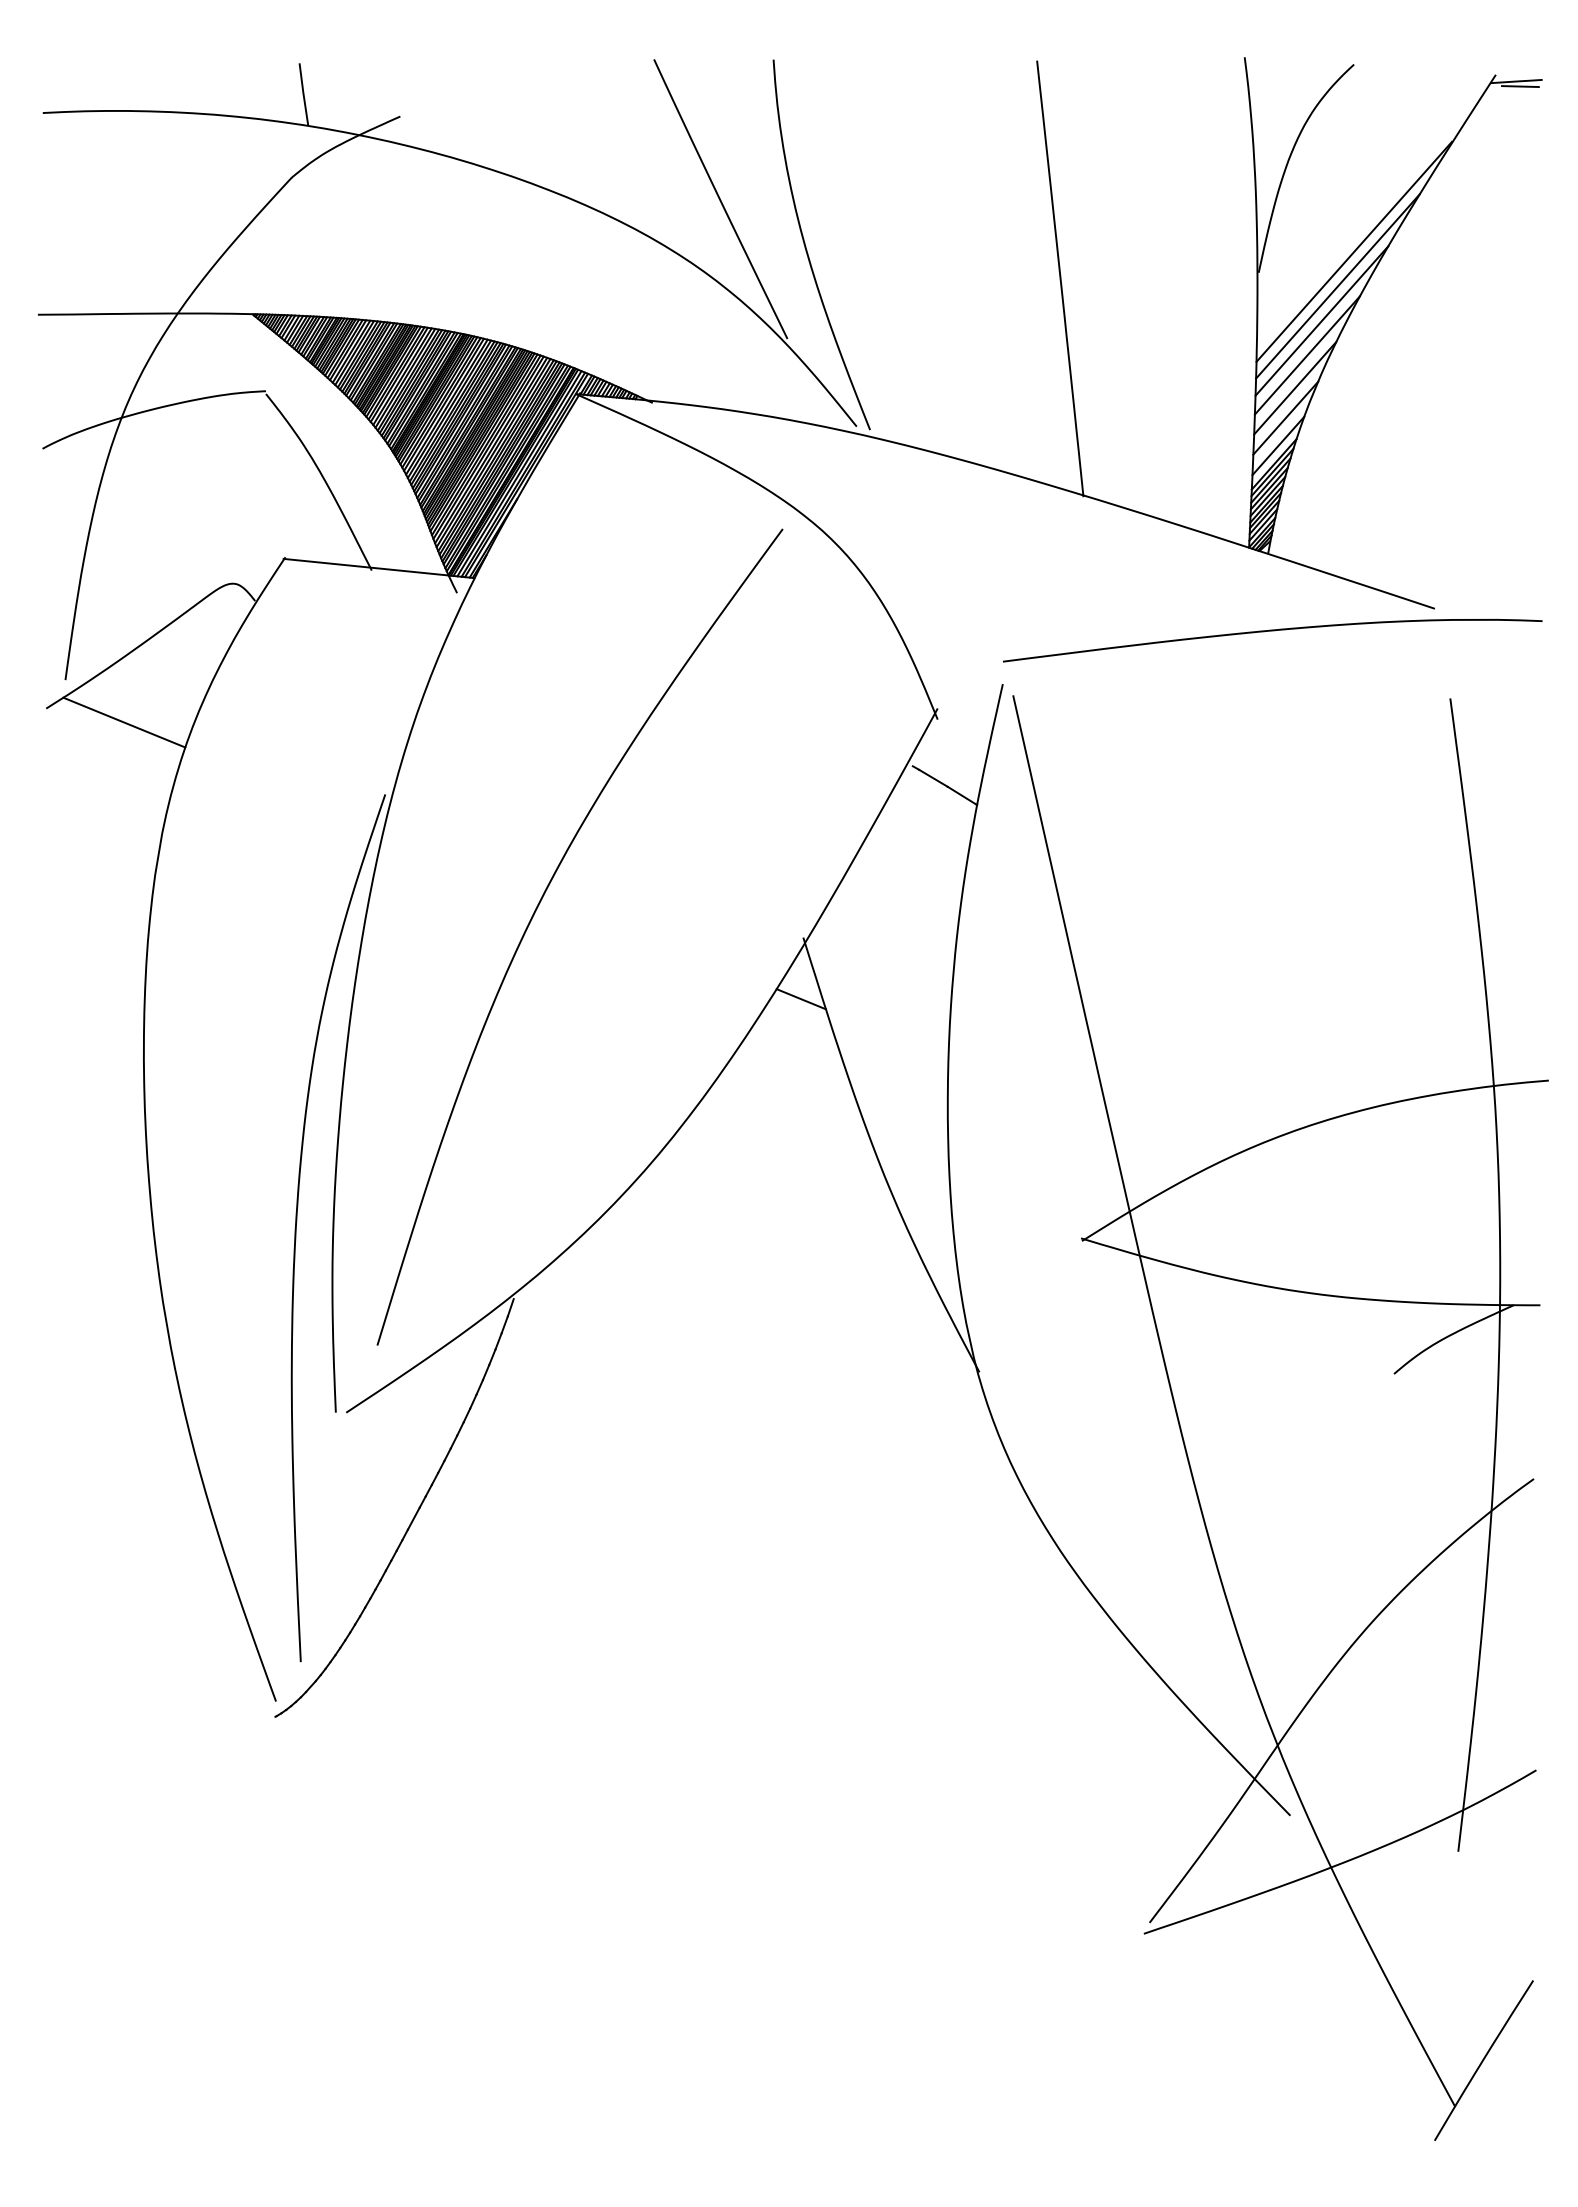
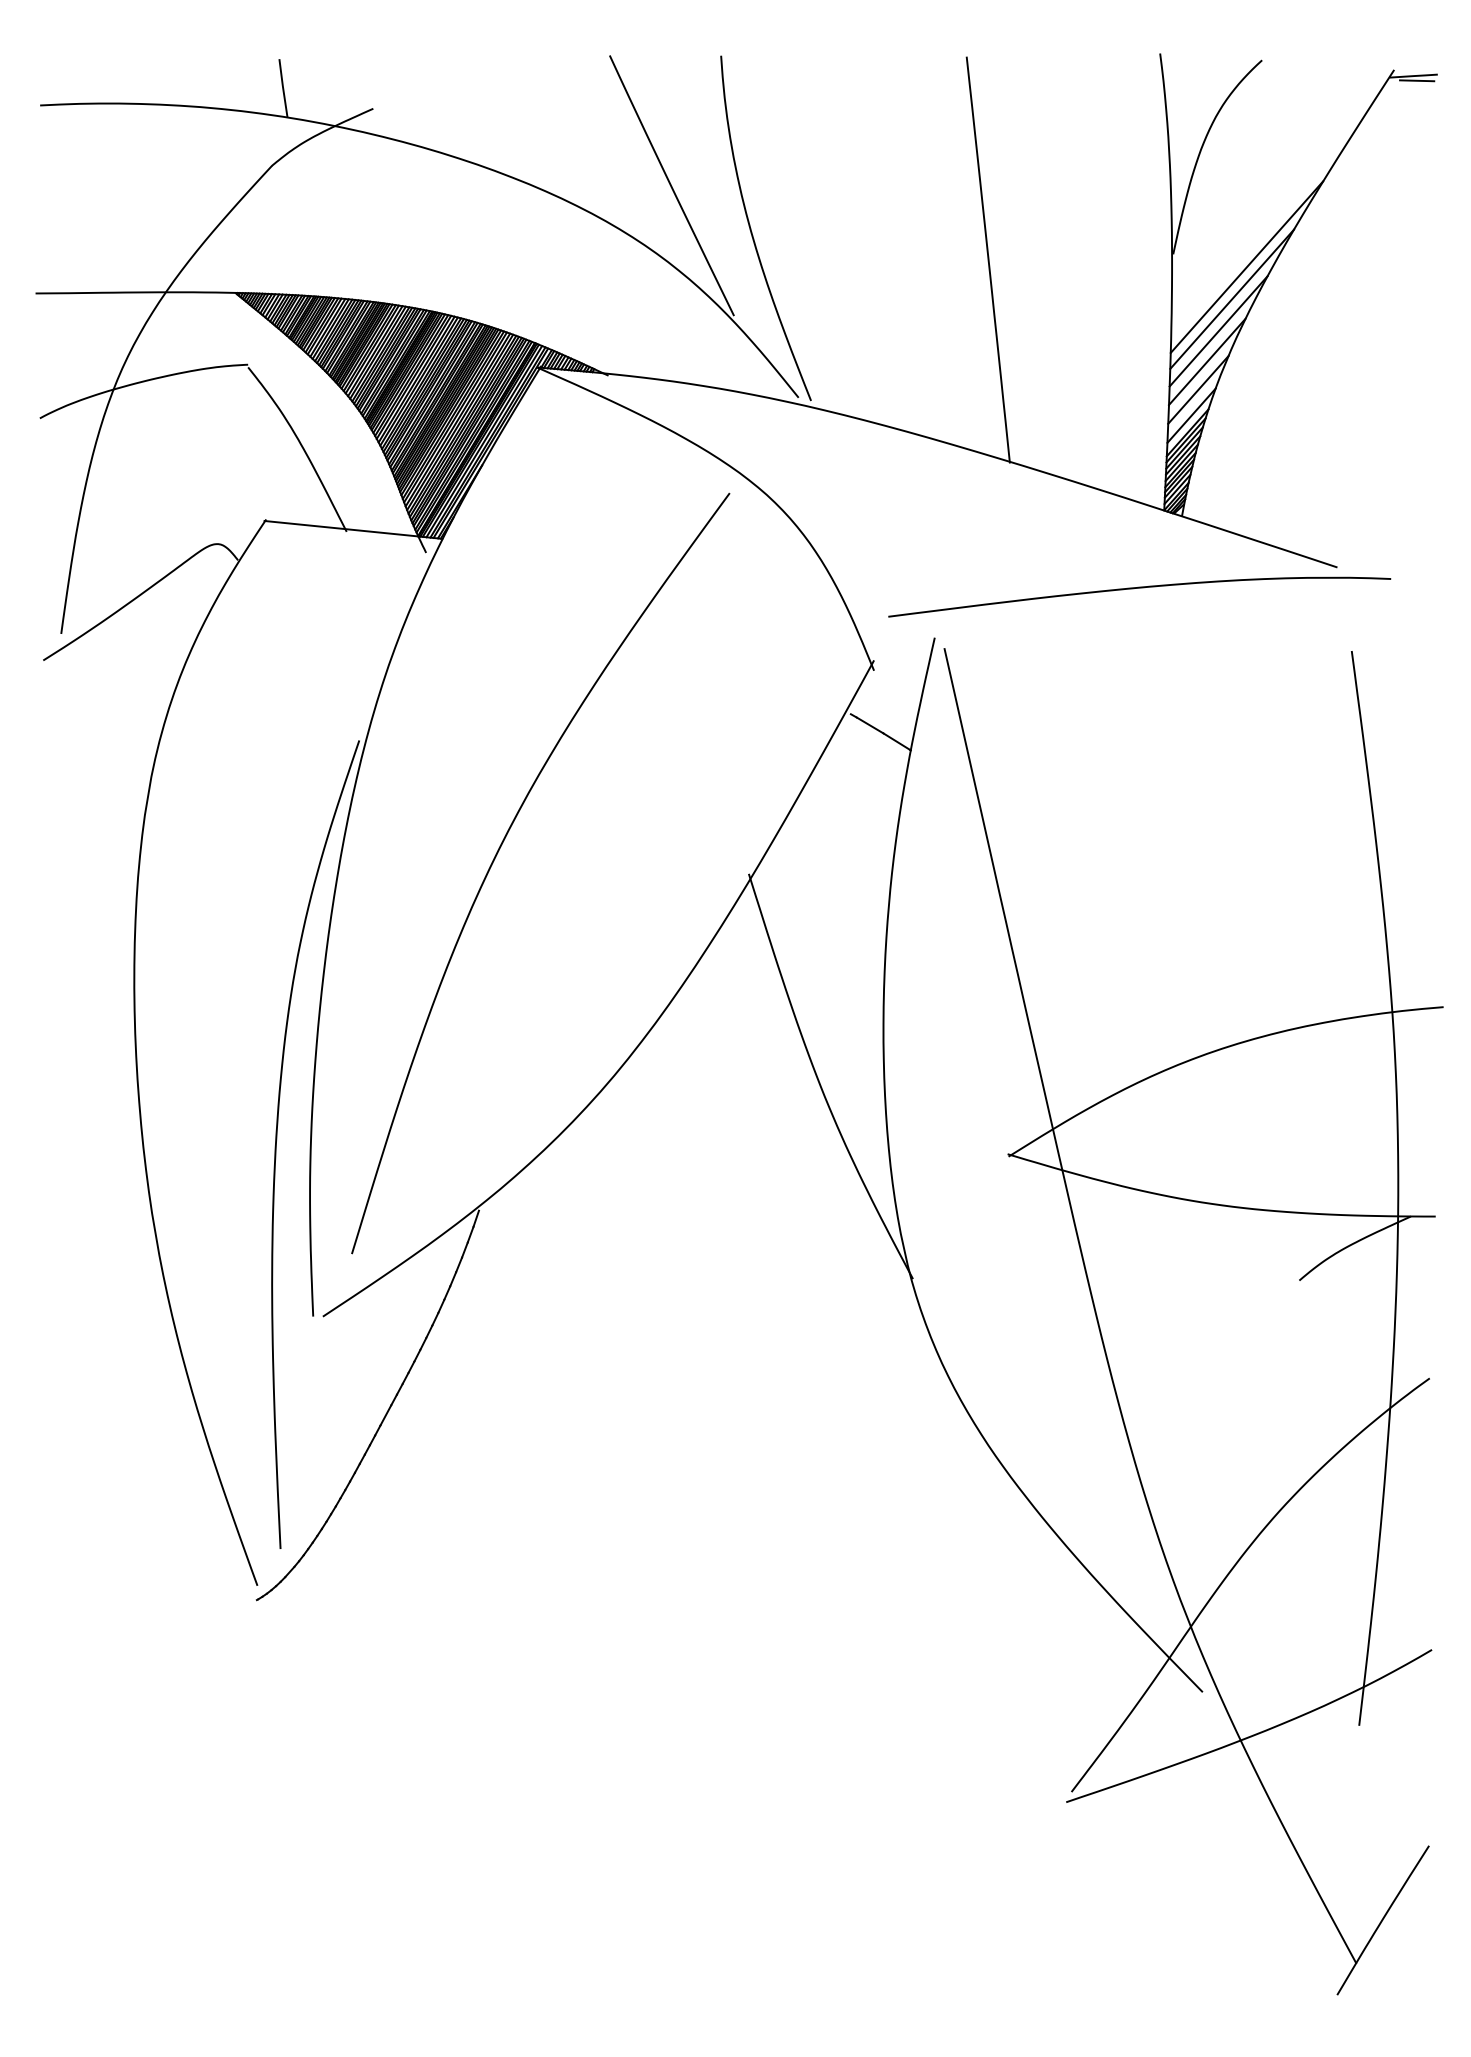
line: (1353, 251) -> (1261, 234), removed
curve: (1272, 631) -> (1139, 588), moved
line: (124, 722) -> (116, 673), removed
line: (800, 999) -> (746, 931), removed

